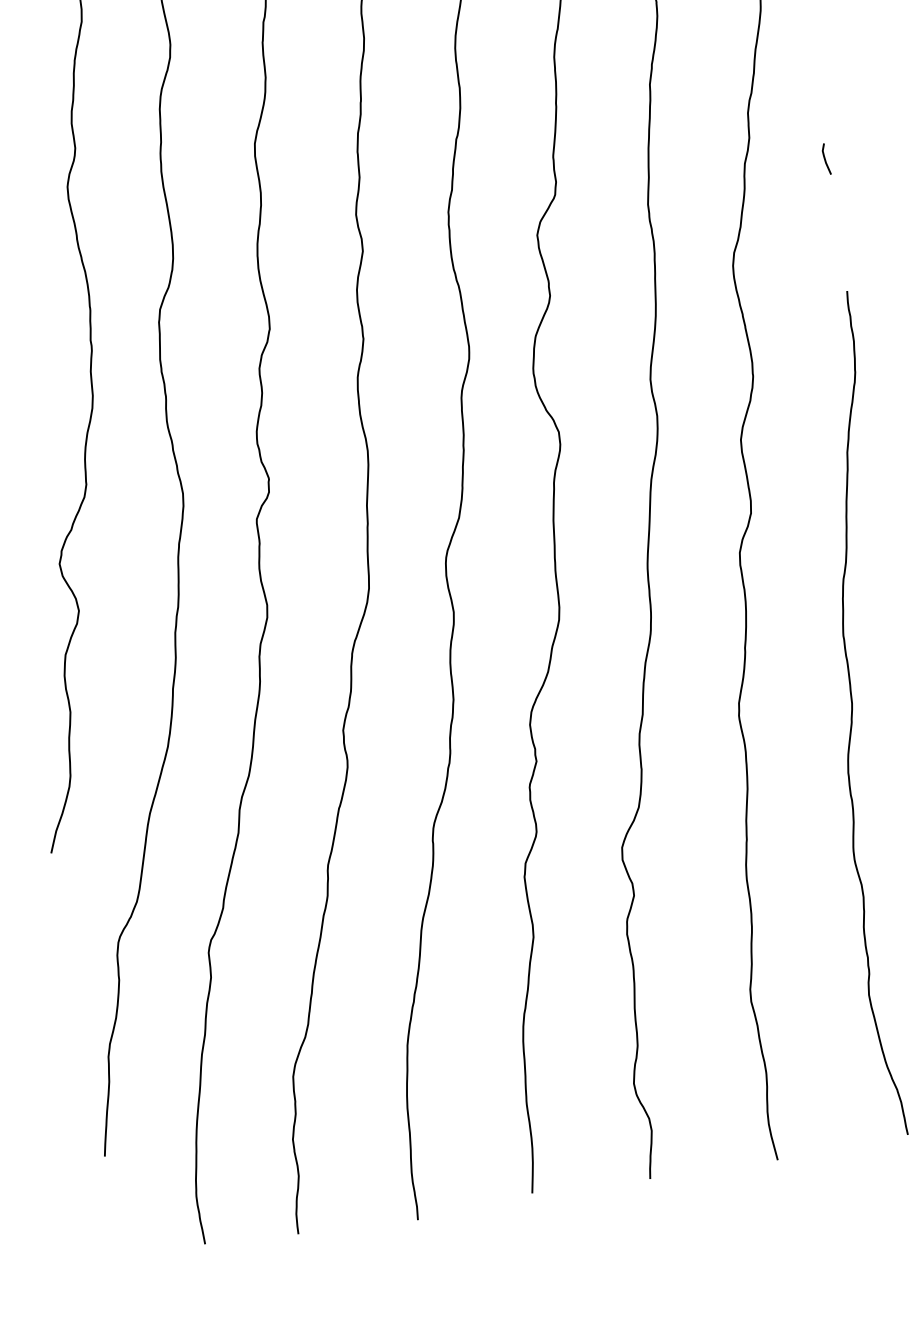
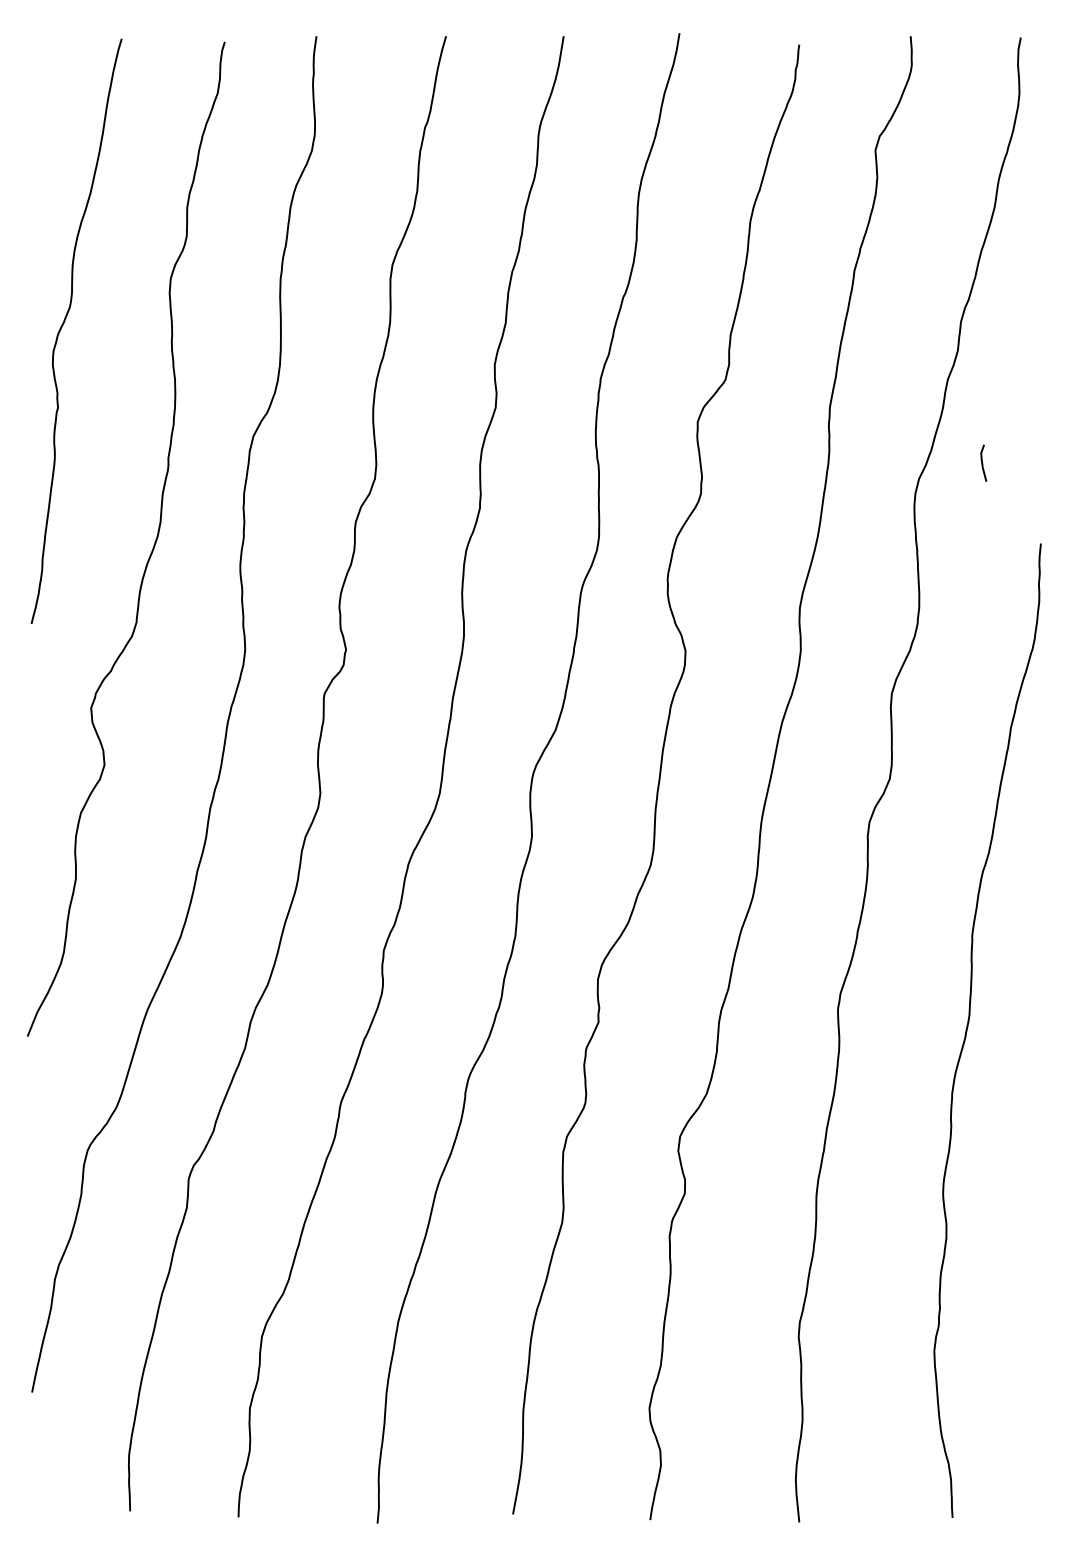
line: (825, 158) -> (982, 462), moved

